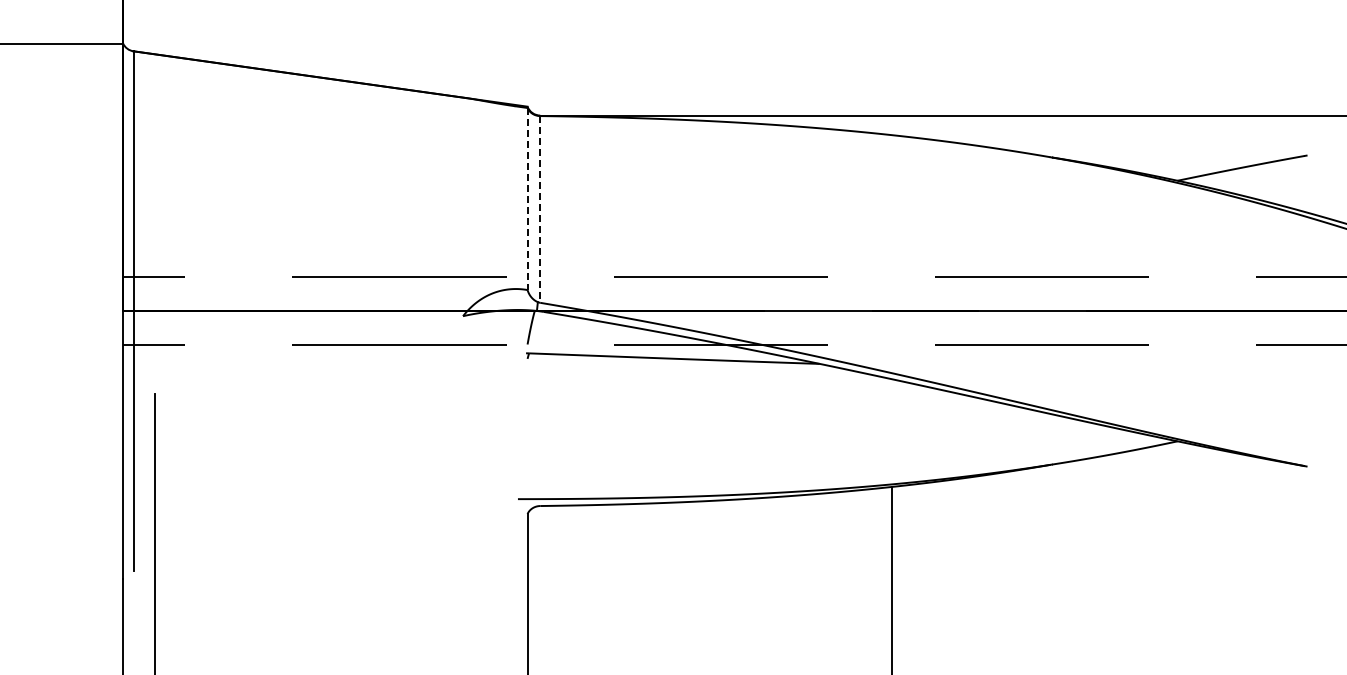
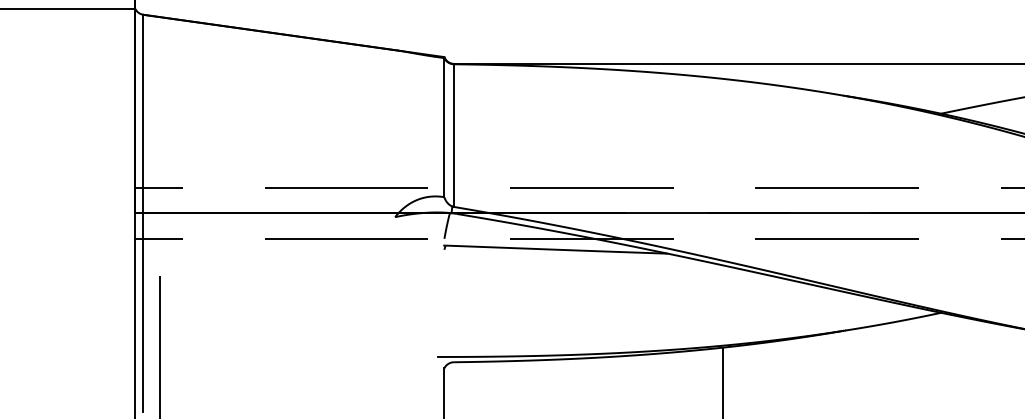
line: (527, 199) -> (444, 128), dashed -> solid
line: (540, 209) -> (454, 135), dashed -> solid

